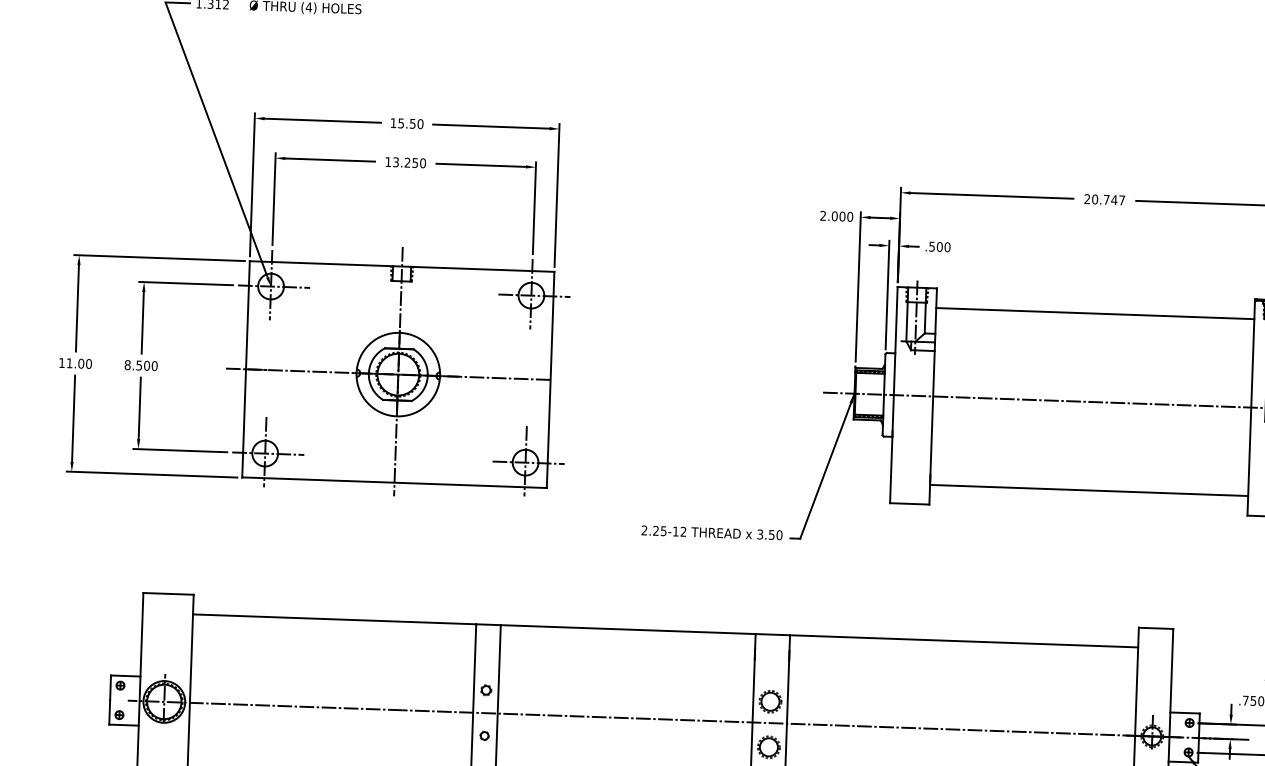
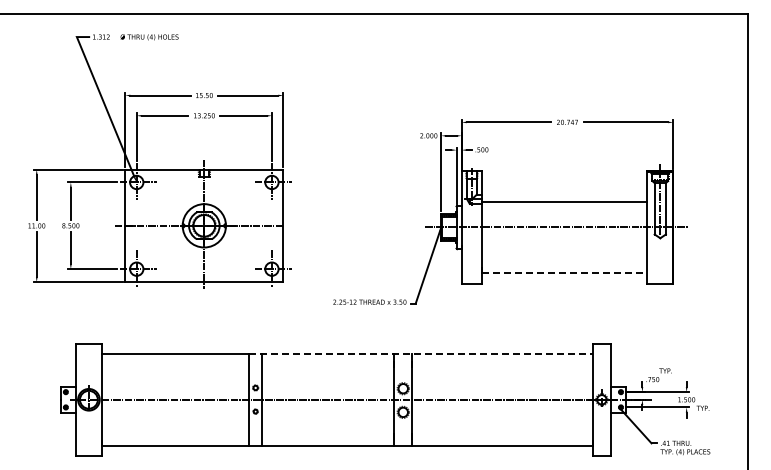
line: (1095, 313) -> (564, 201), moved
line: (1088, 490) -> (564, 273), solid -> dashed
line: (807, 635) -> (421, 353), solid -> dashed

